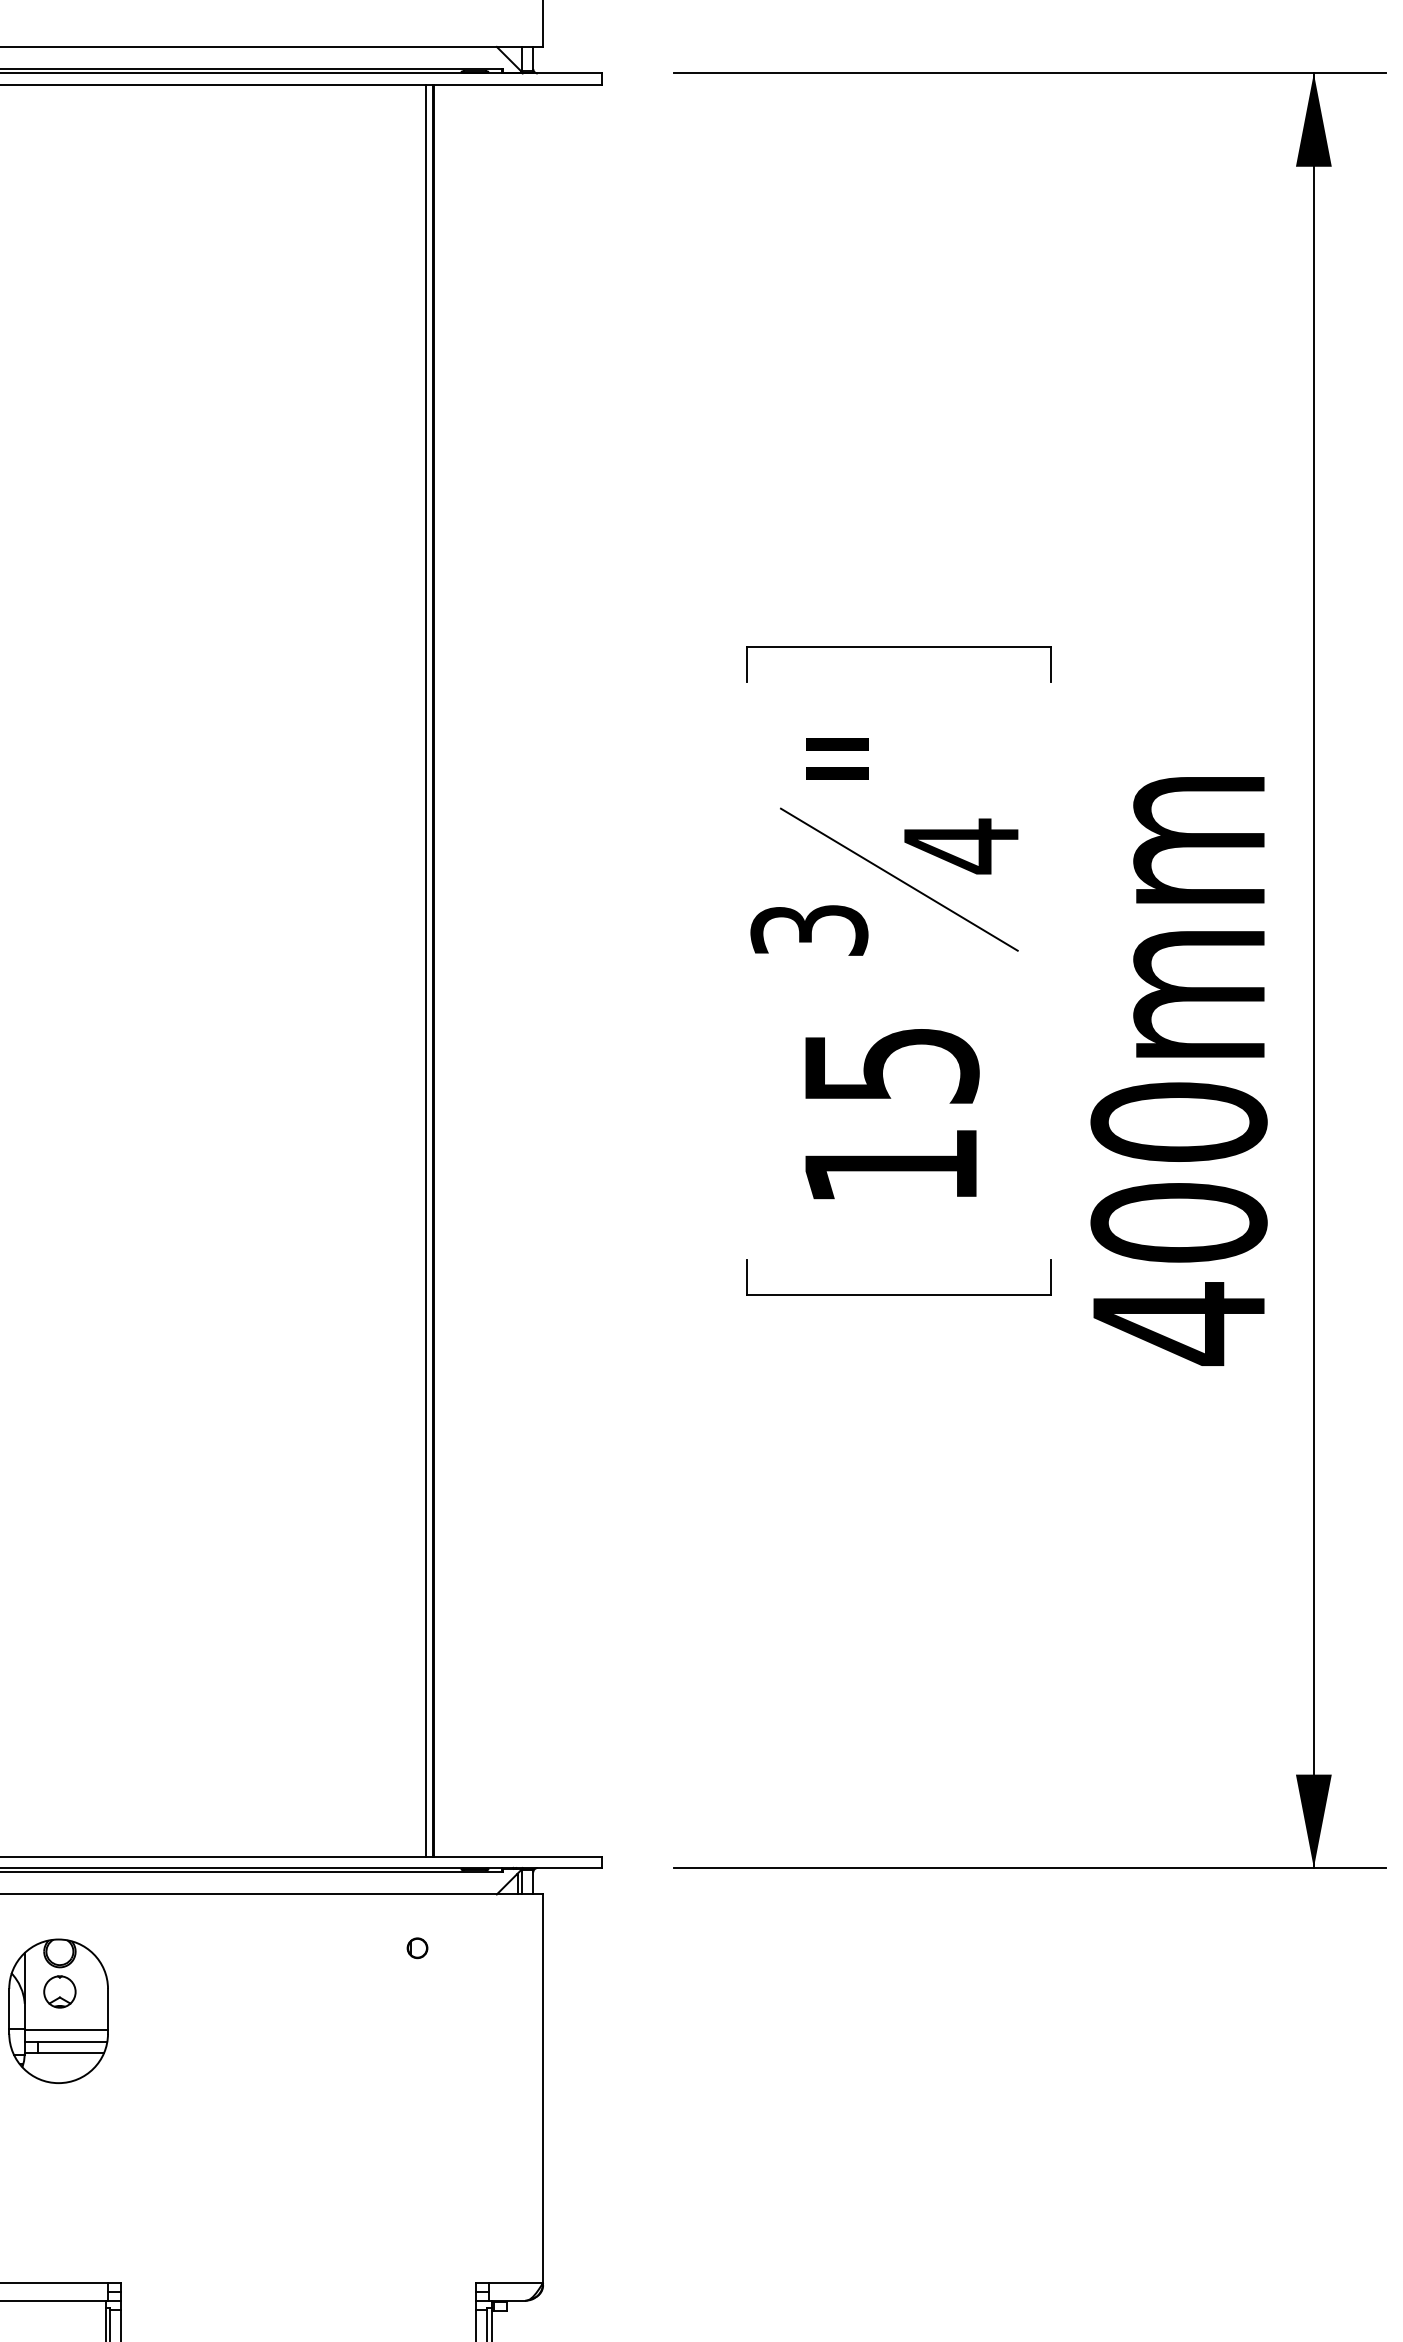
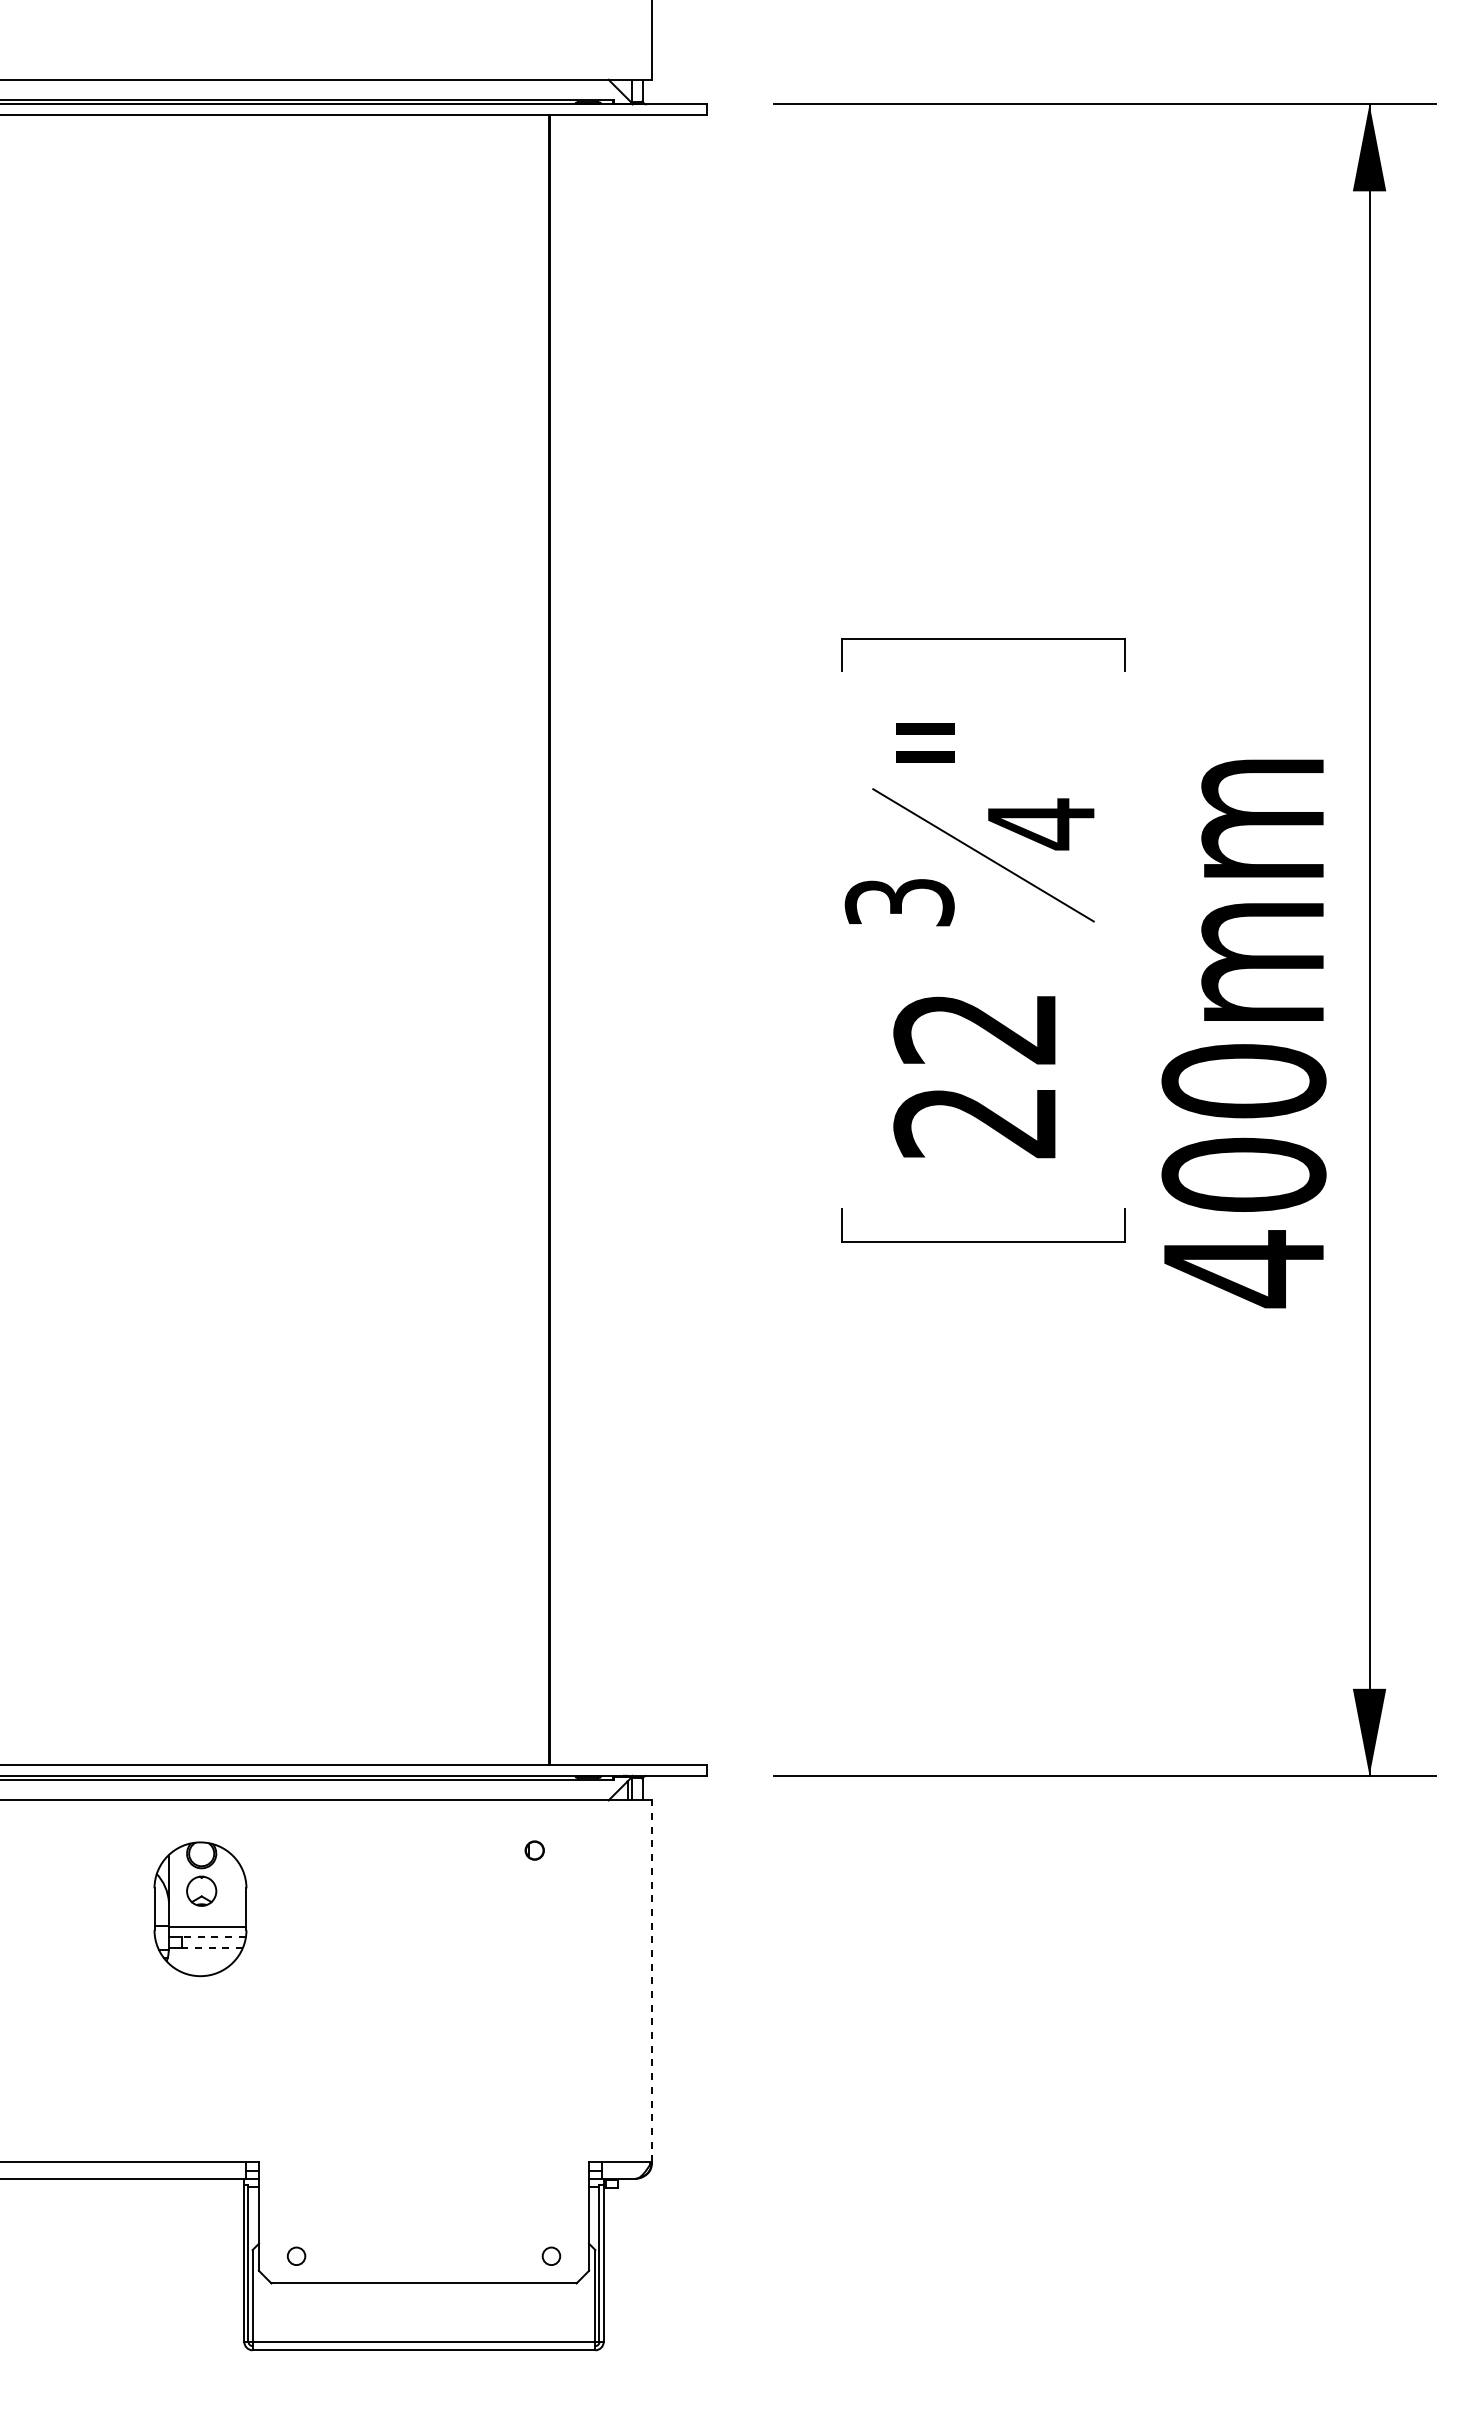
line: (426, 970) -> (543, 939), removed
text: (890, 1117) -> (975, 1076), 15 -> 22
line: (72, 2041) -> (213, 1937), solid -> dashed
line: (71, 2052) -> (212, 1947), solid -> dashed
line: (542, 2088) -> (651, 1981), solid -> dashed

